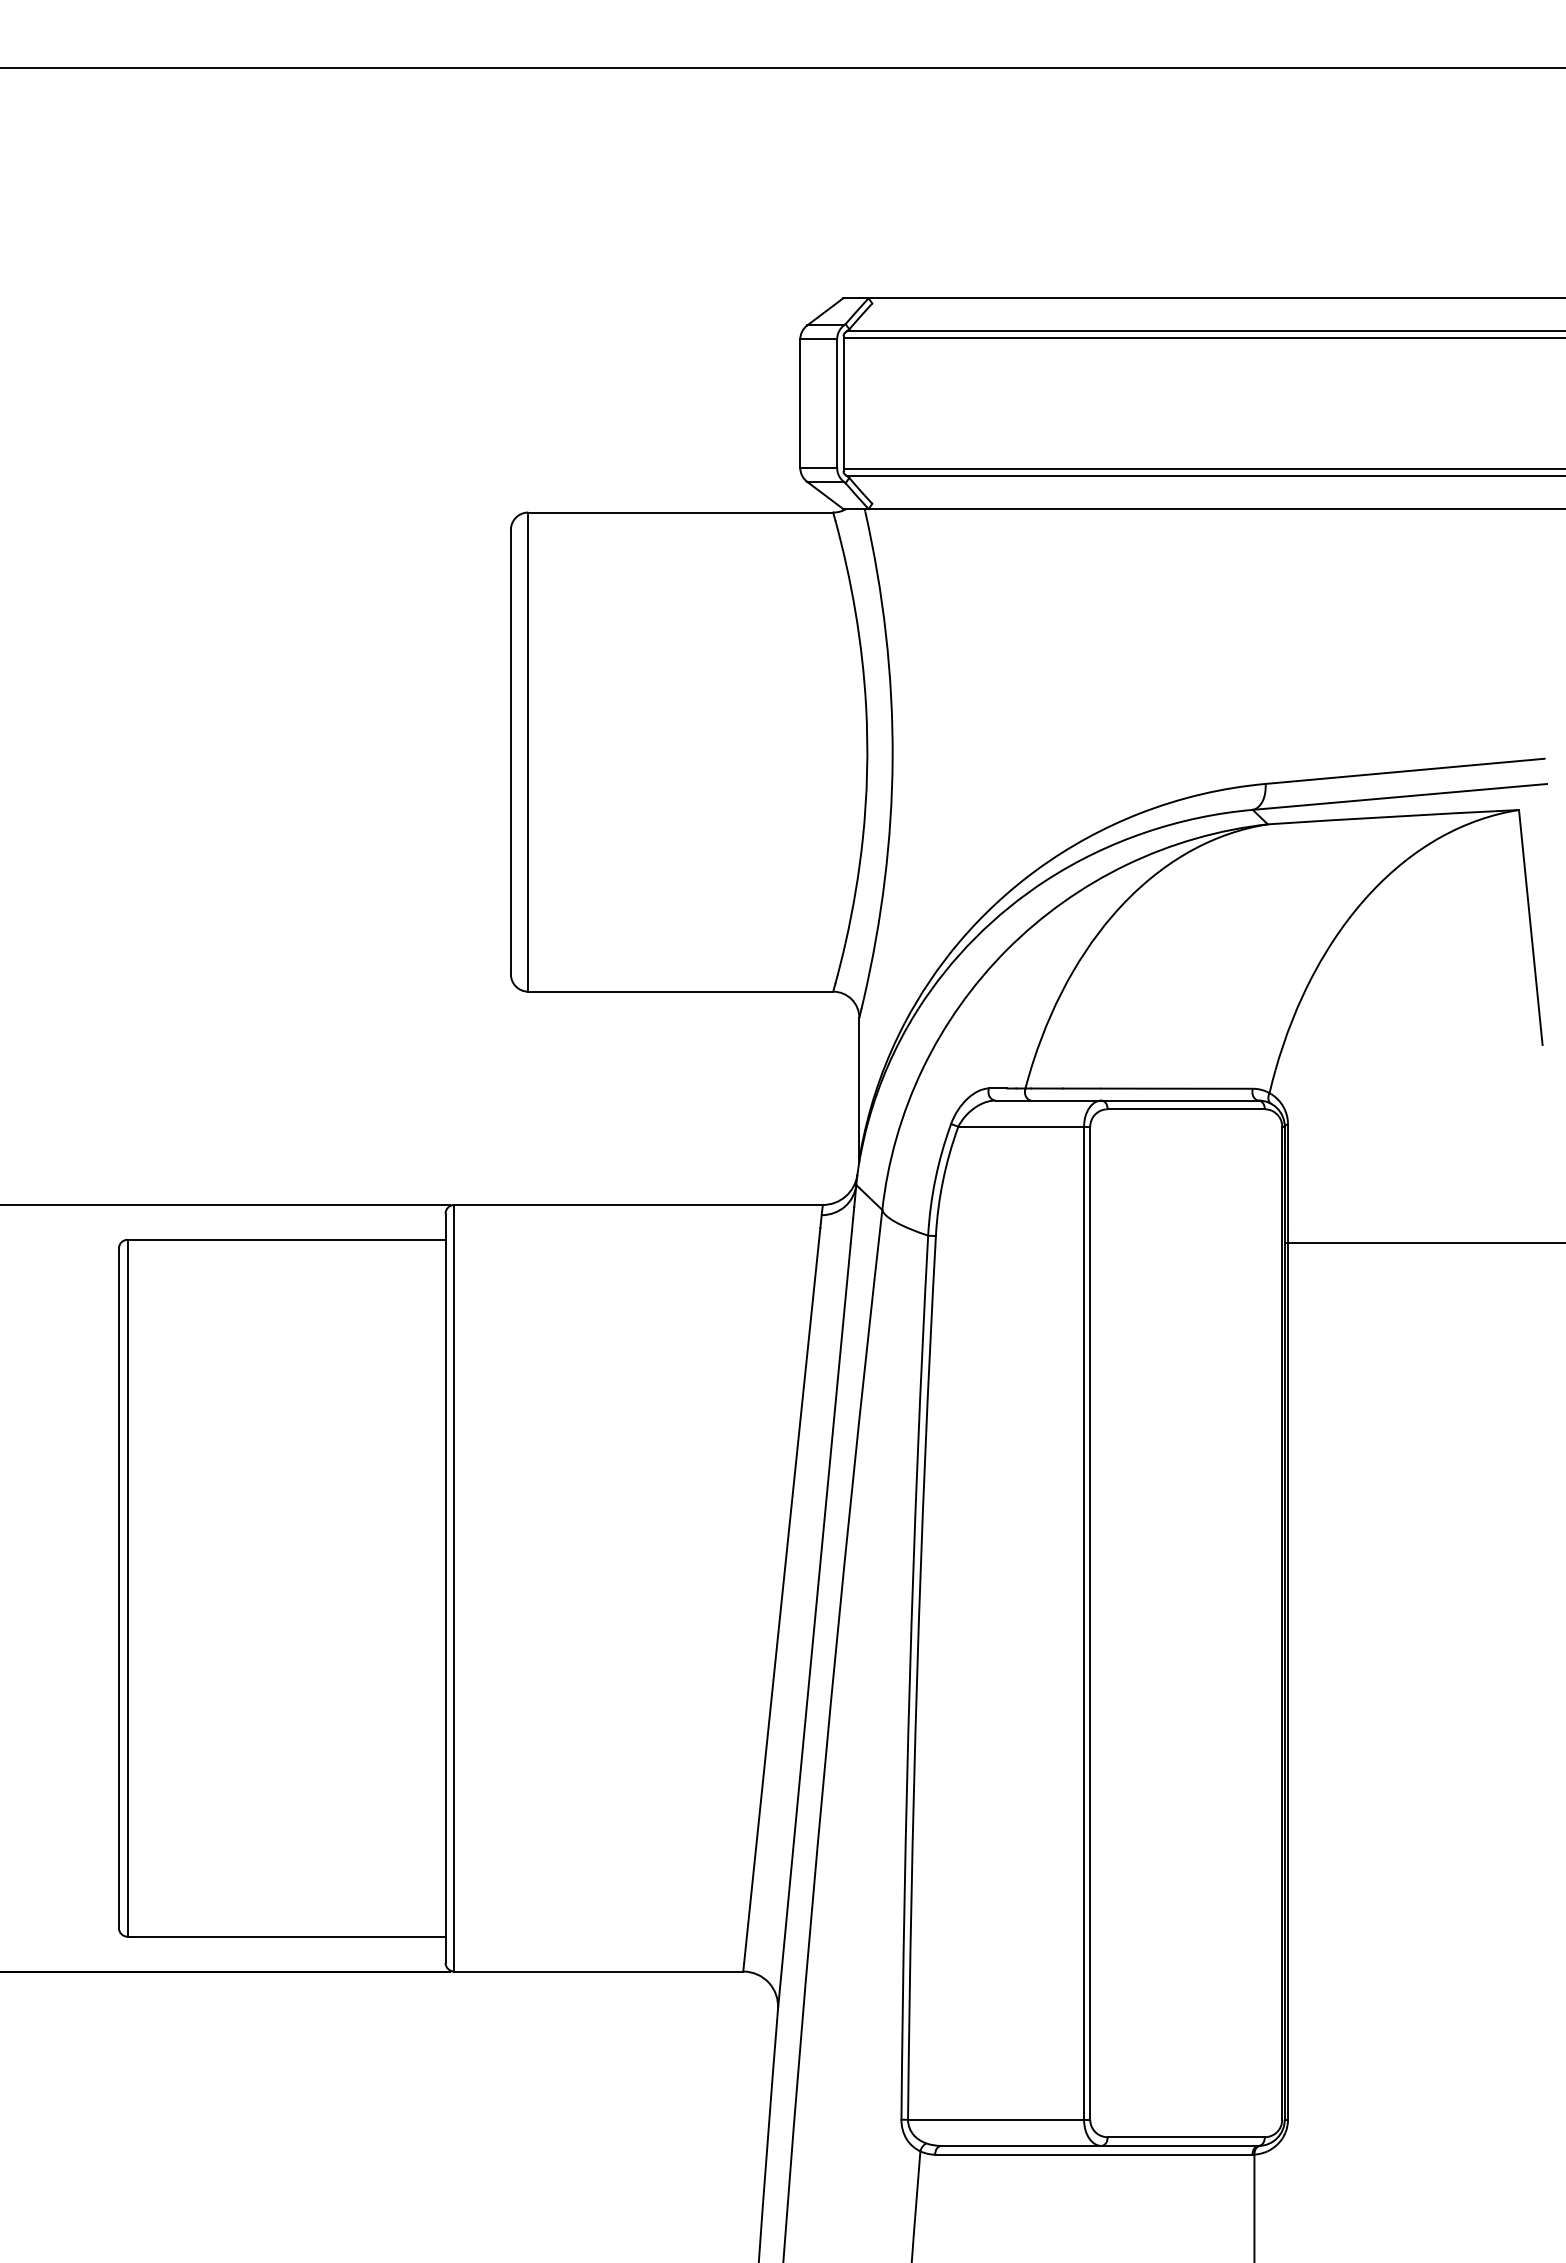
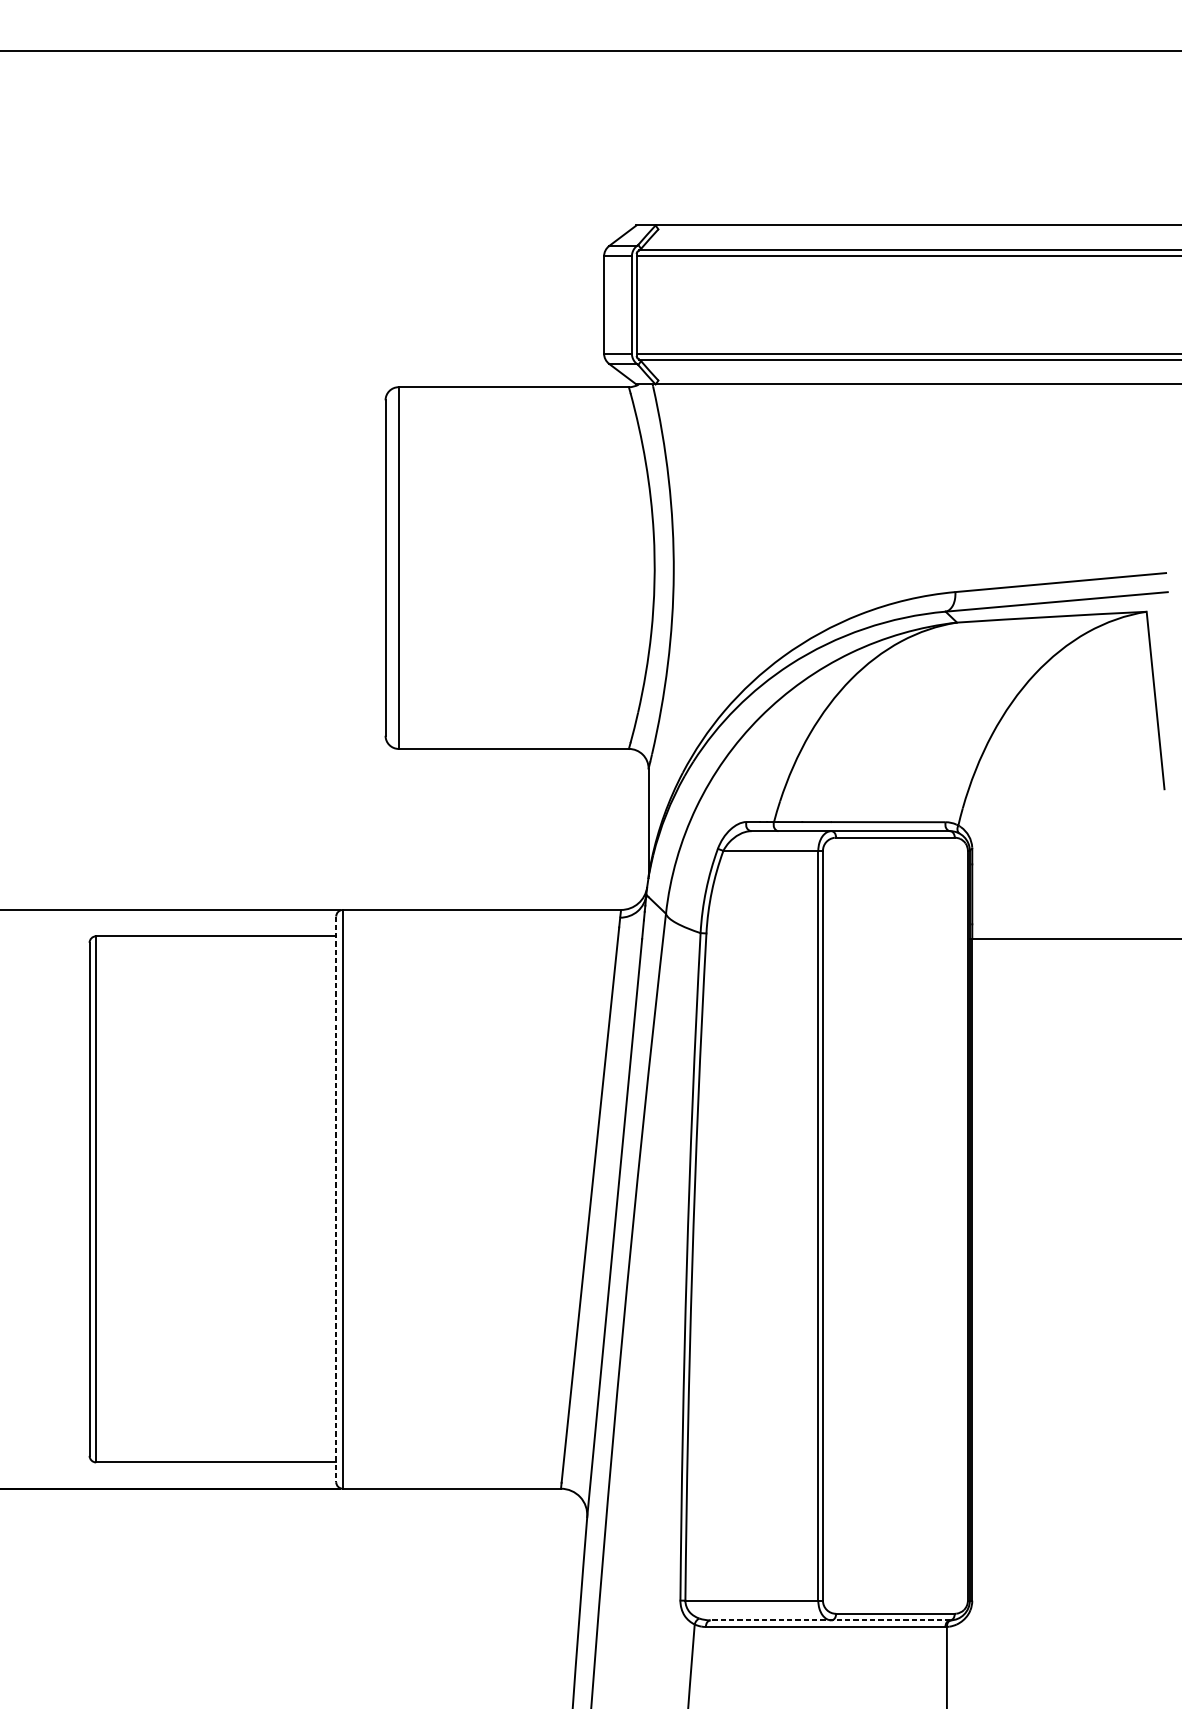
line: (445, 1588) -> (336, 1199), solid -> dashed
line: (1100, 2145) -> (830, 1620), solid -> dashed

